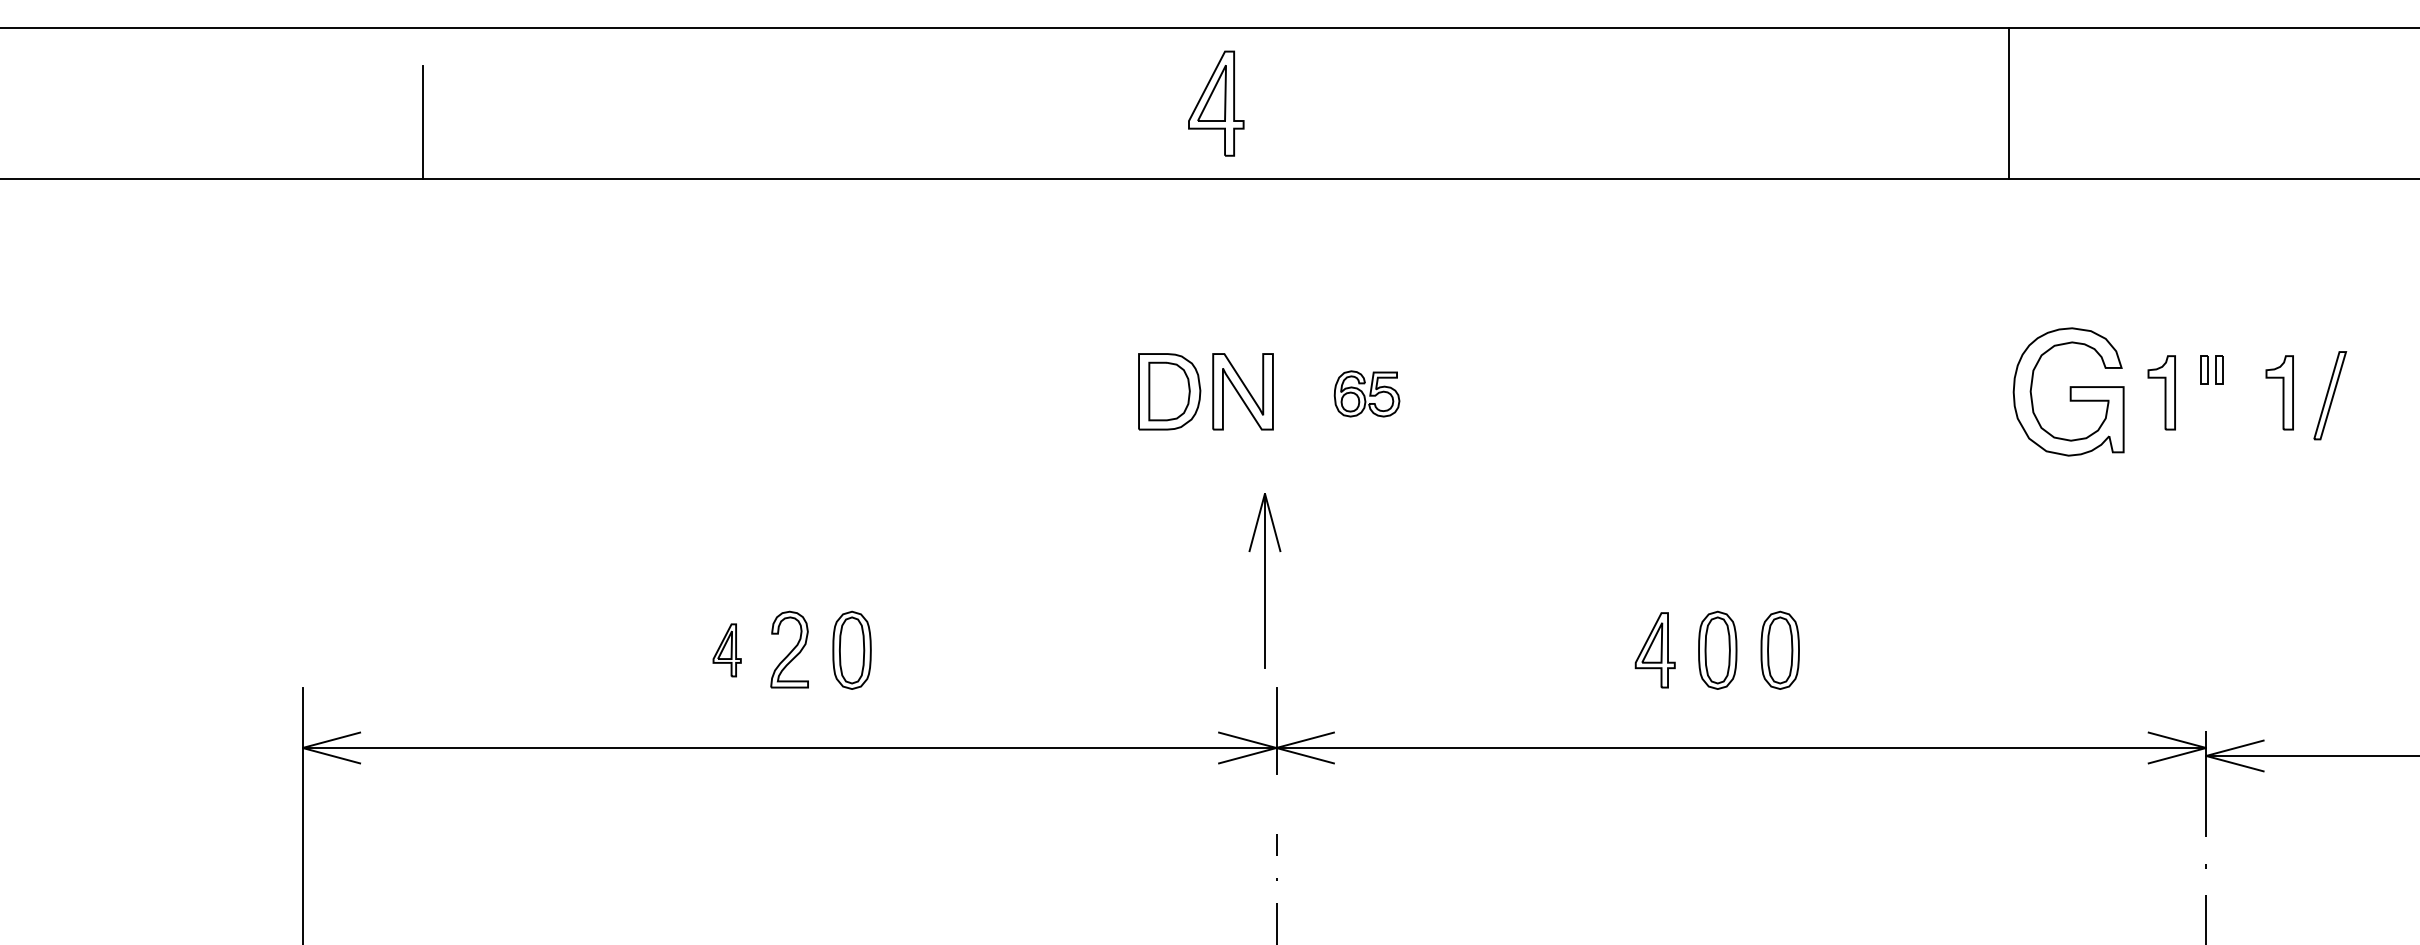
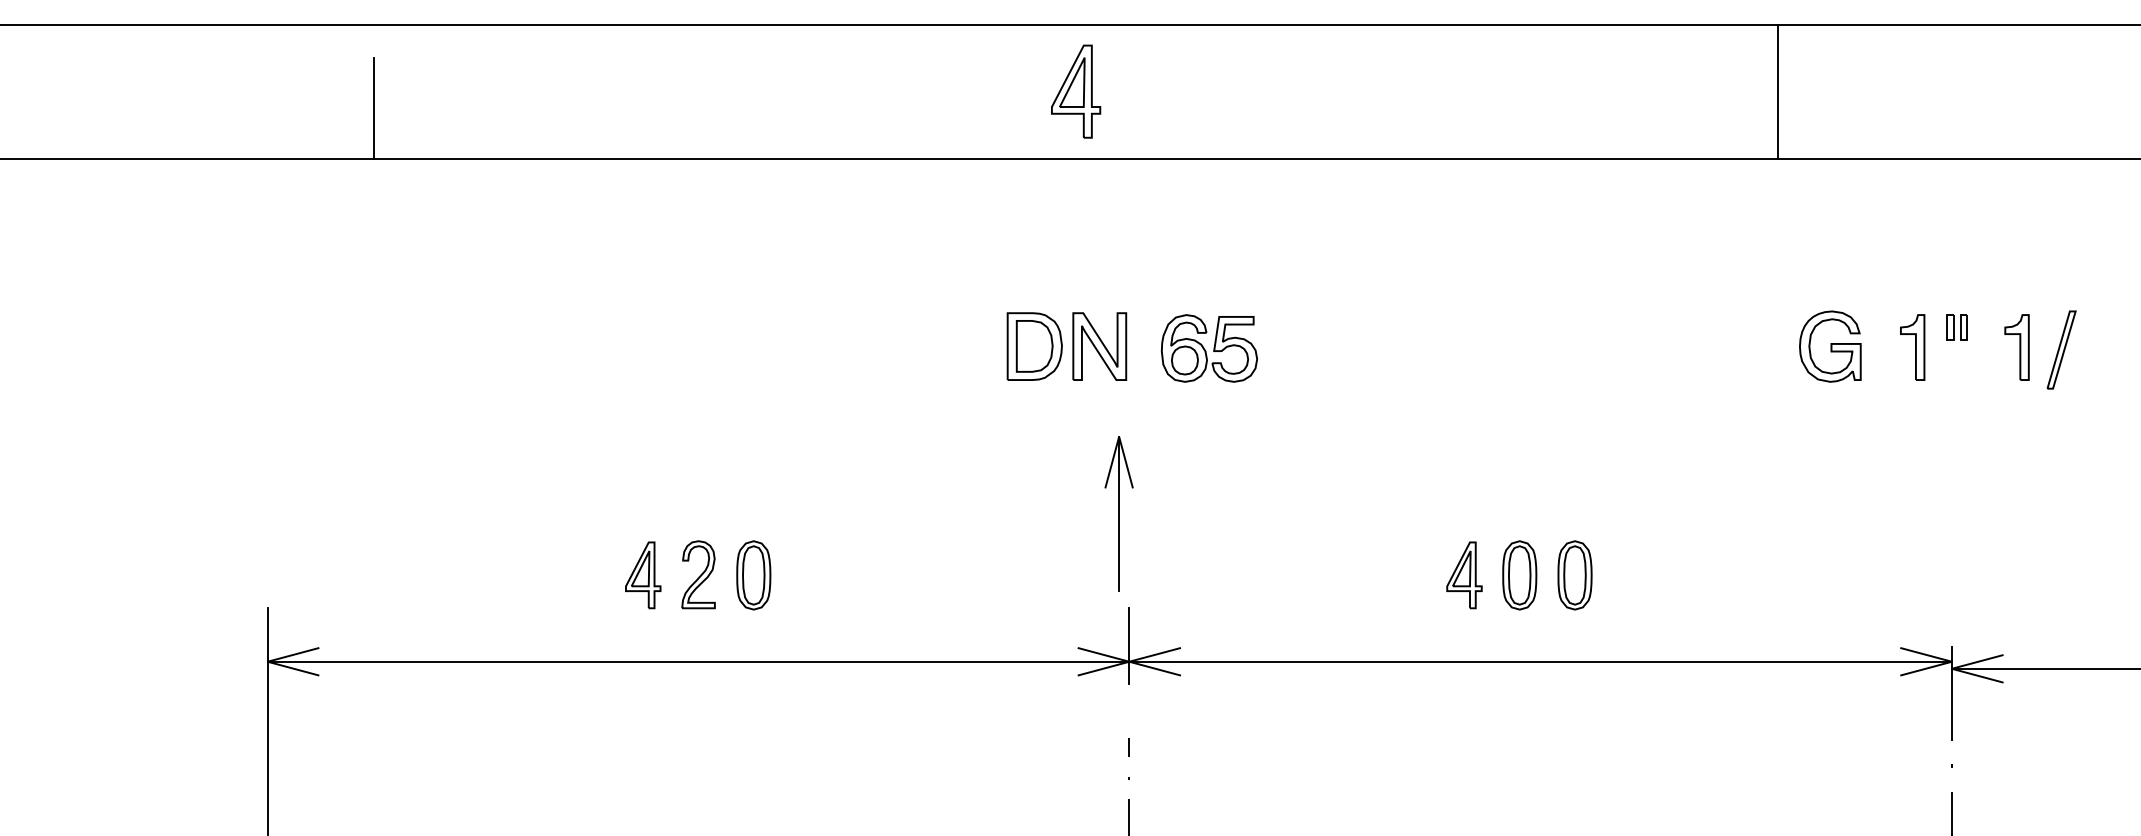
part: (2068, 391) -> (1830, 346), size x0.62
part: (1367, 393) -> (1209, 348), size x1.67
part: (727, 650) -> (643, 575), size x1.43

